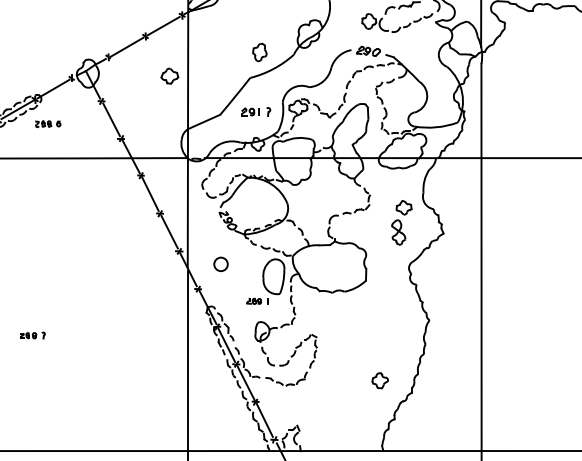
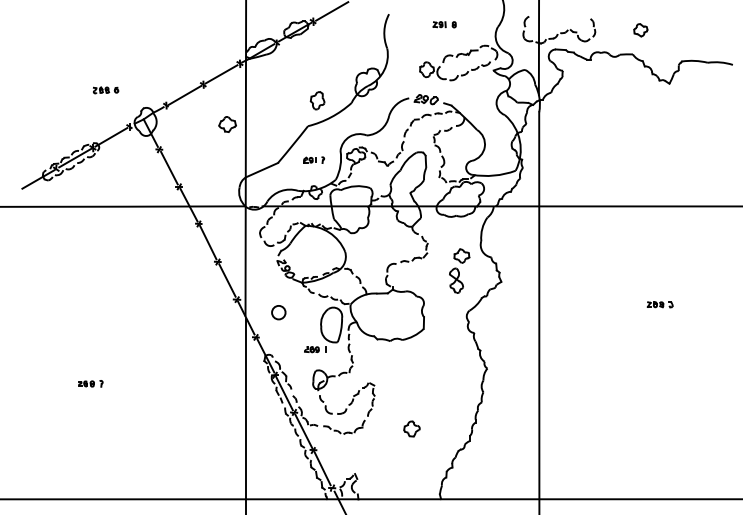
part: (256, 111) -> (314, 159), size x0.71
part: (48, 124) -> (106, 90), moved
part: (379, 380) -> (411, 428), moved

